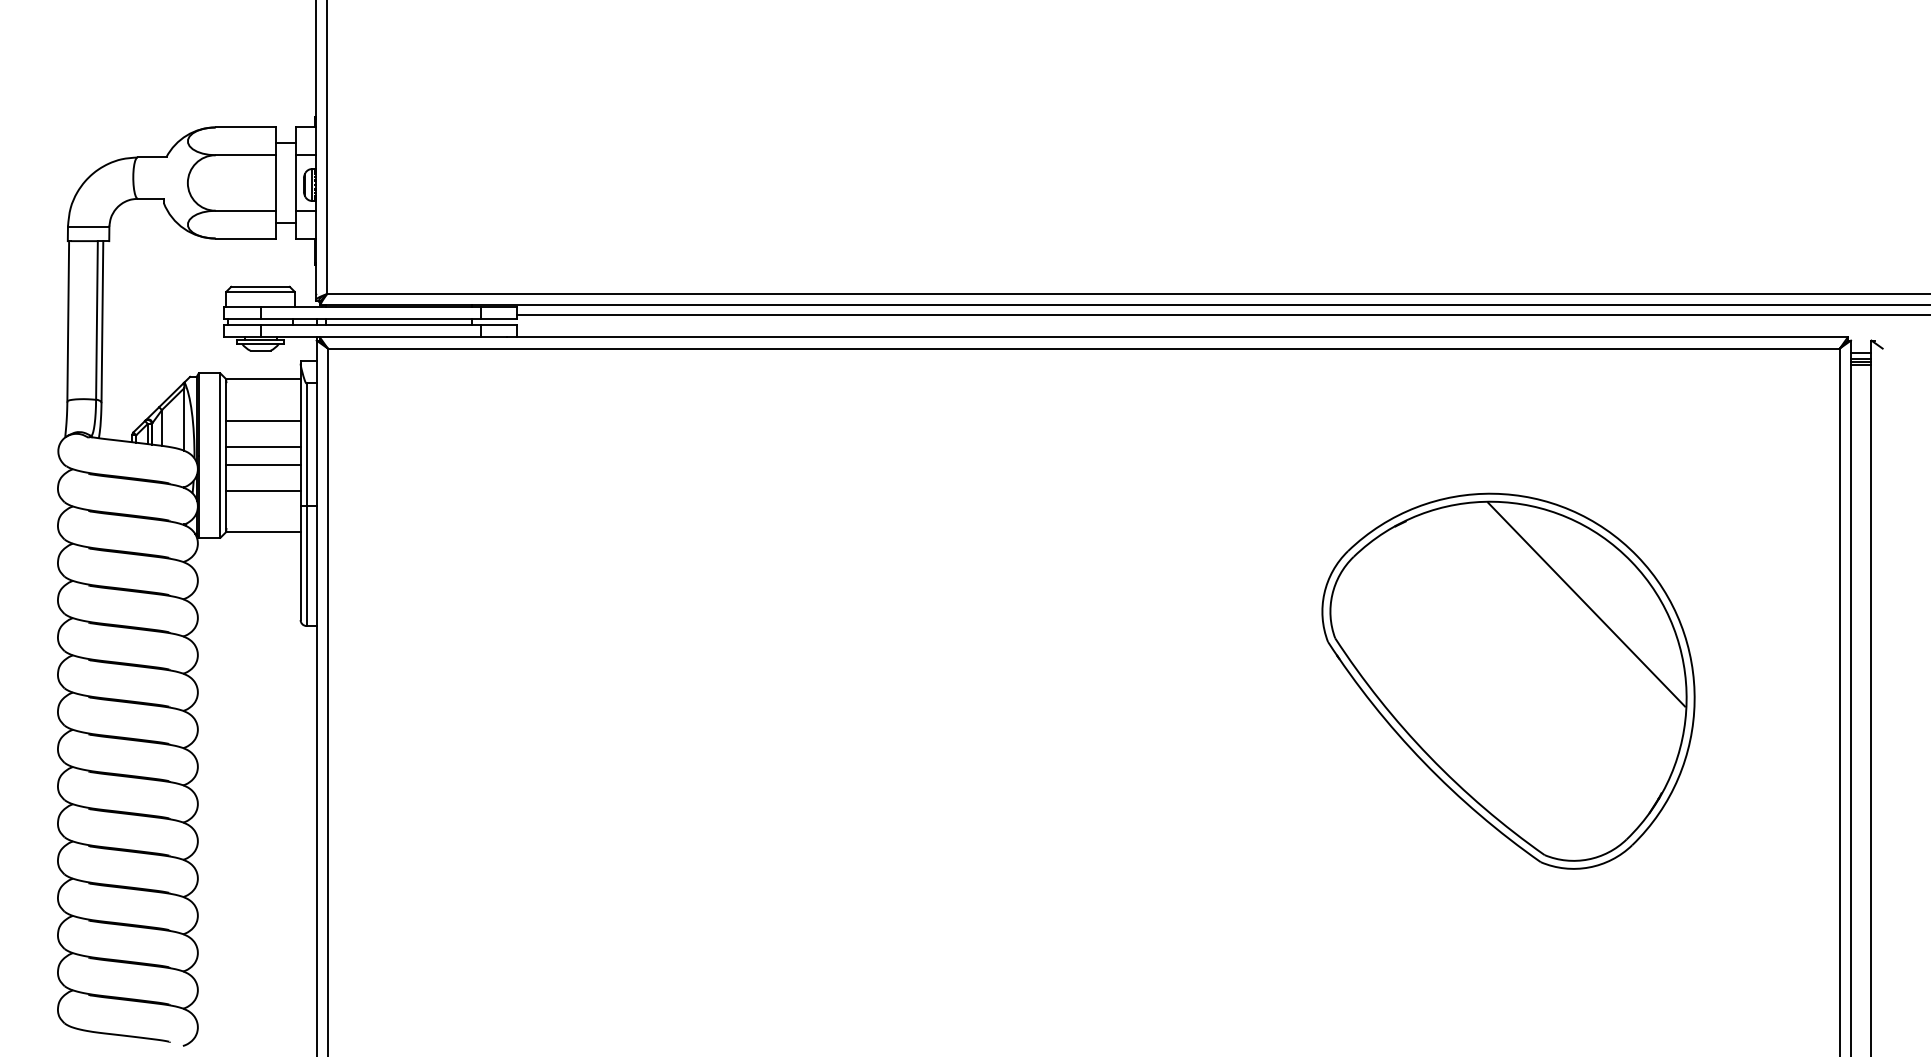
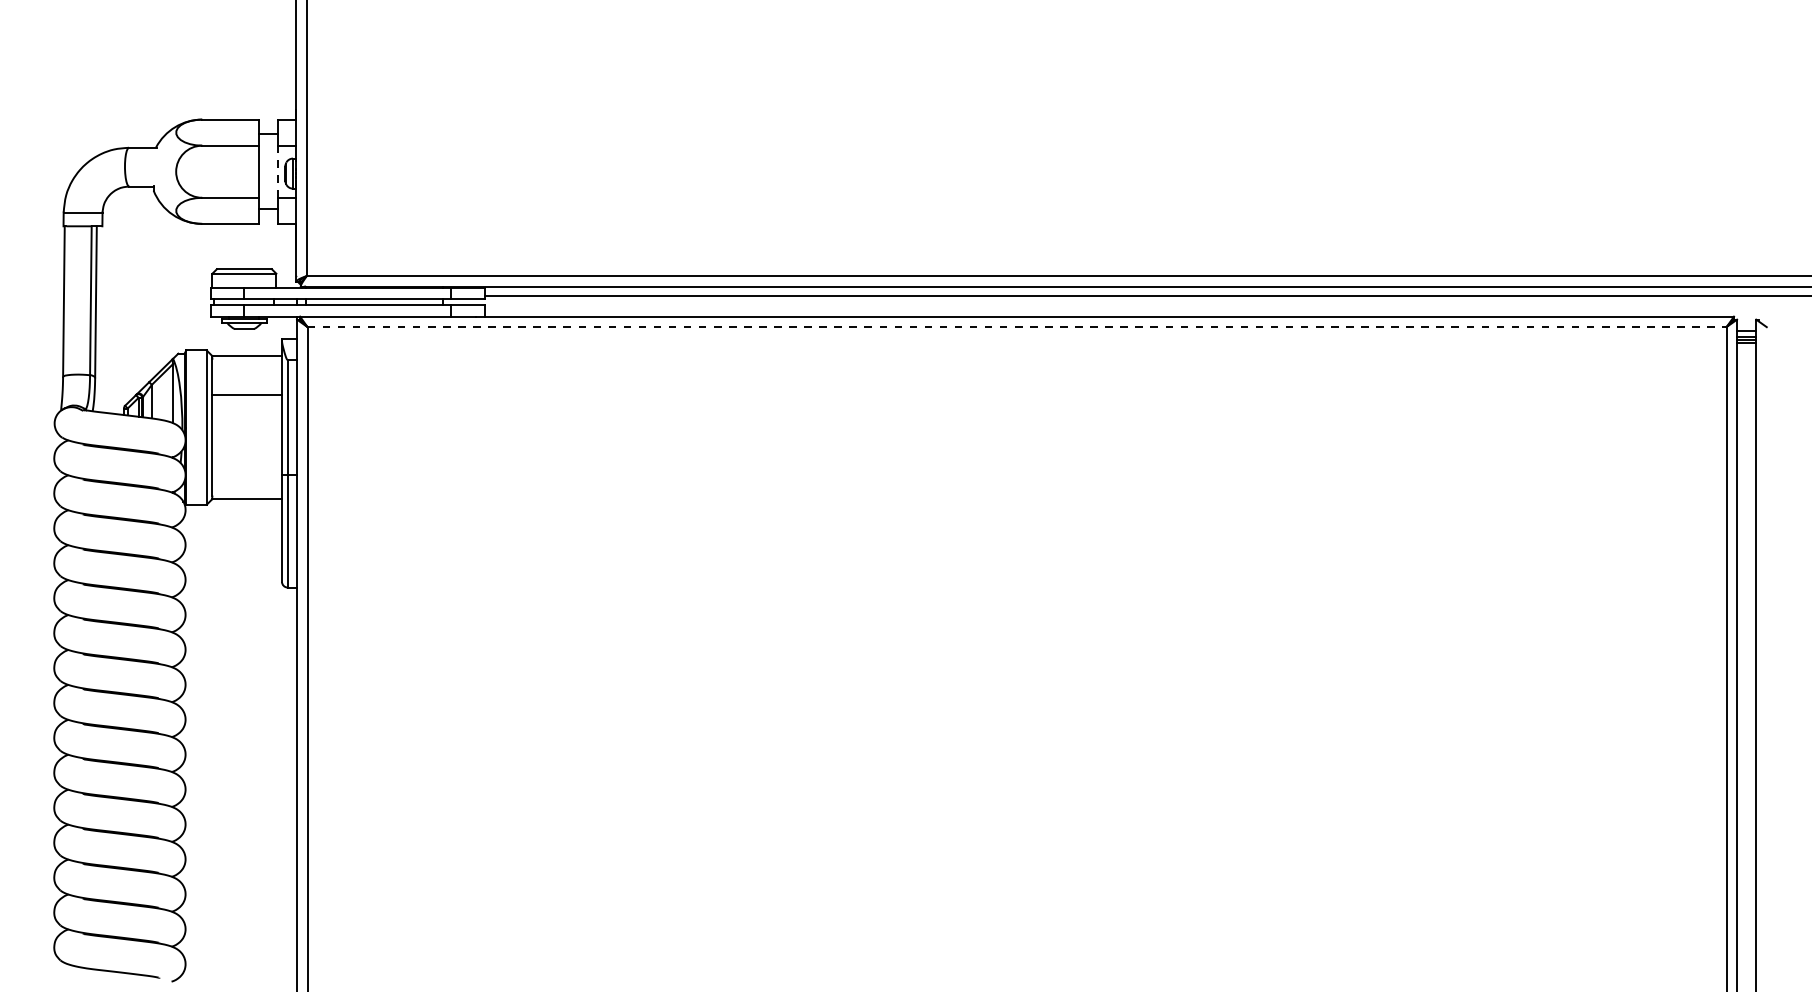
line: (295, 183) -> (277, 172), solid -> dashed
line: (1083, 348) -> (1016, 327), solid -> dashed
line: (263, 446) -> (247, 419), removed
line: (263, 464) -> (247, 435), removed
line: (263, 490) -> (247, 460), removed
part: (1508, 680) -> (1415, 638), removed

